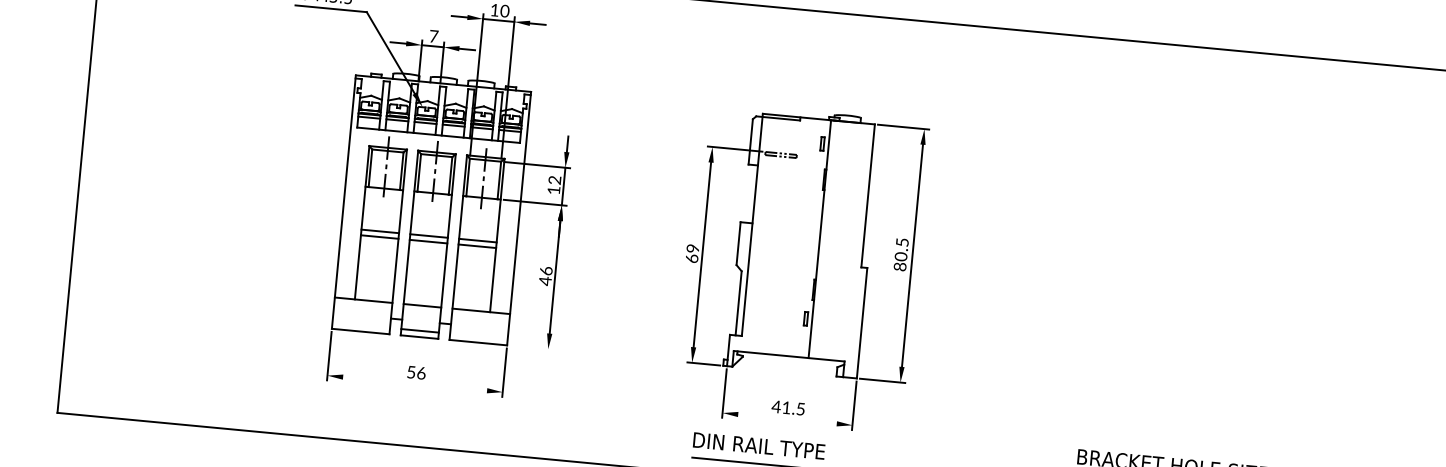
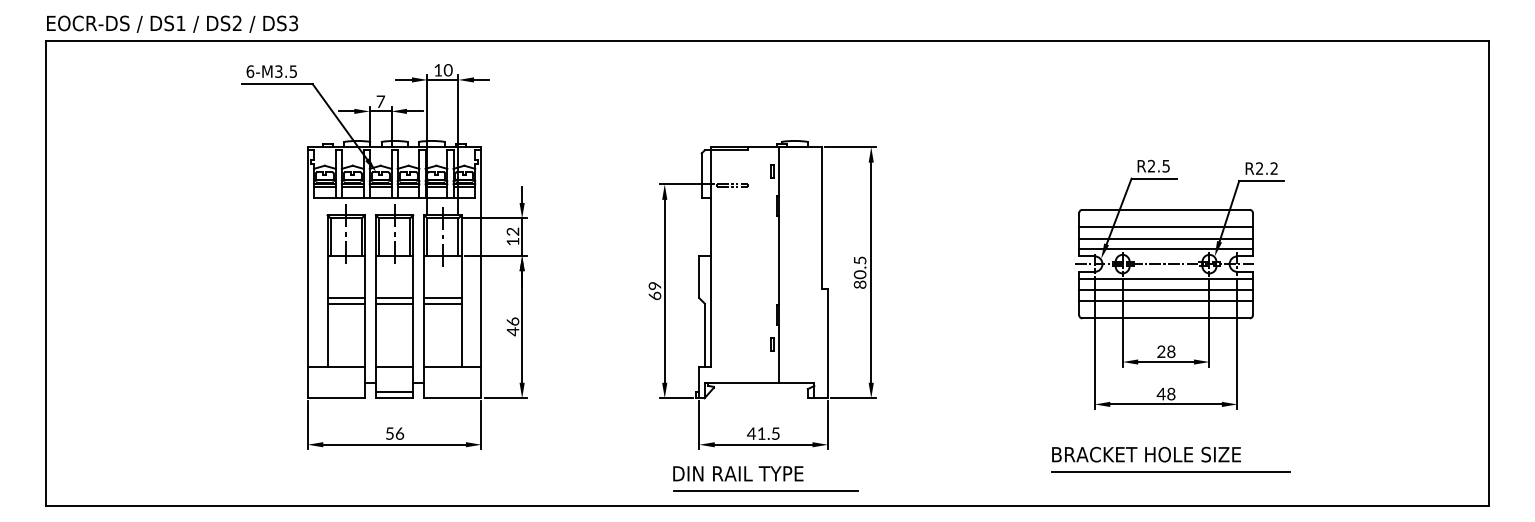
part: (1222, 297) -> (1179, 284), added
line: (531, 347) -> (505, 398), added
line: (415, 383) -> (394, 444), added
line: (787, 418) -> (763, 444), added

